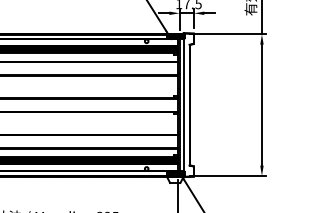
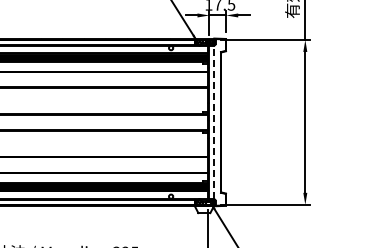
line: (183, 105) -> (214, 122), solid -> dashed

